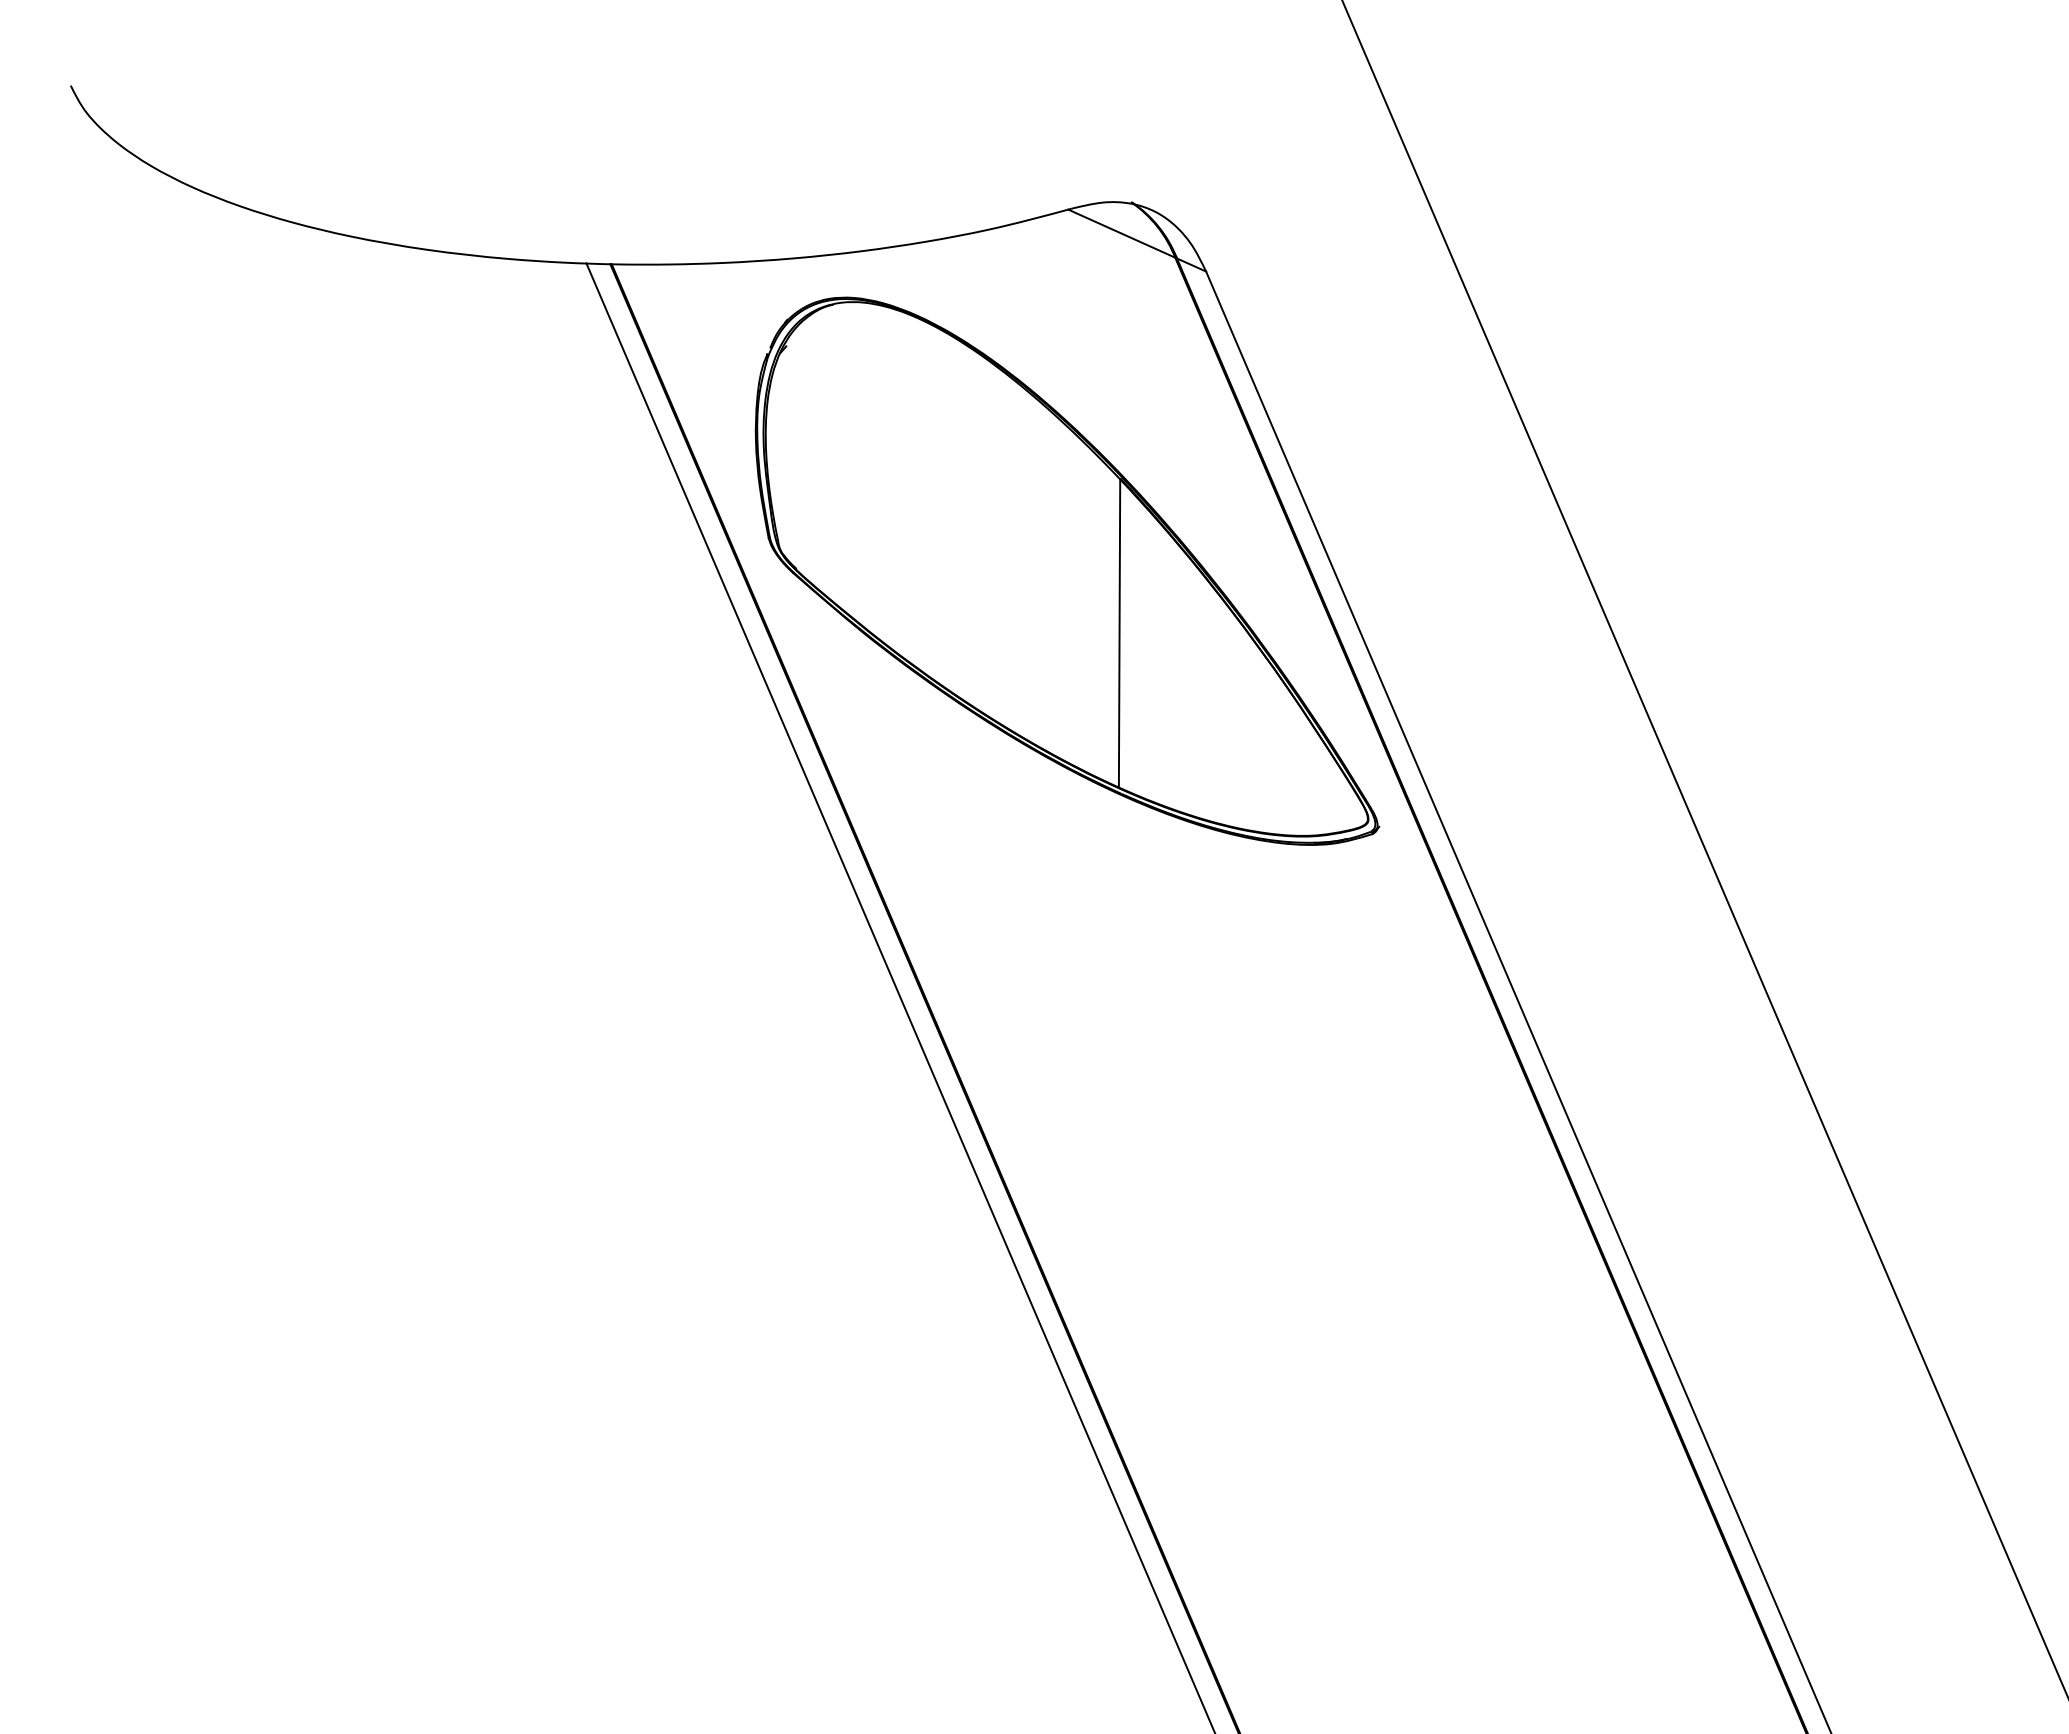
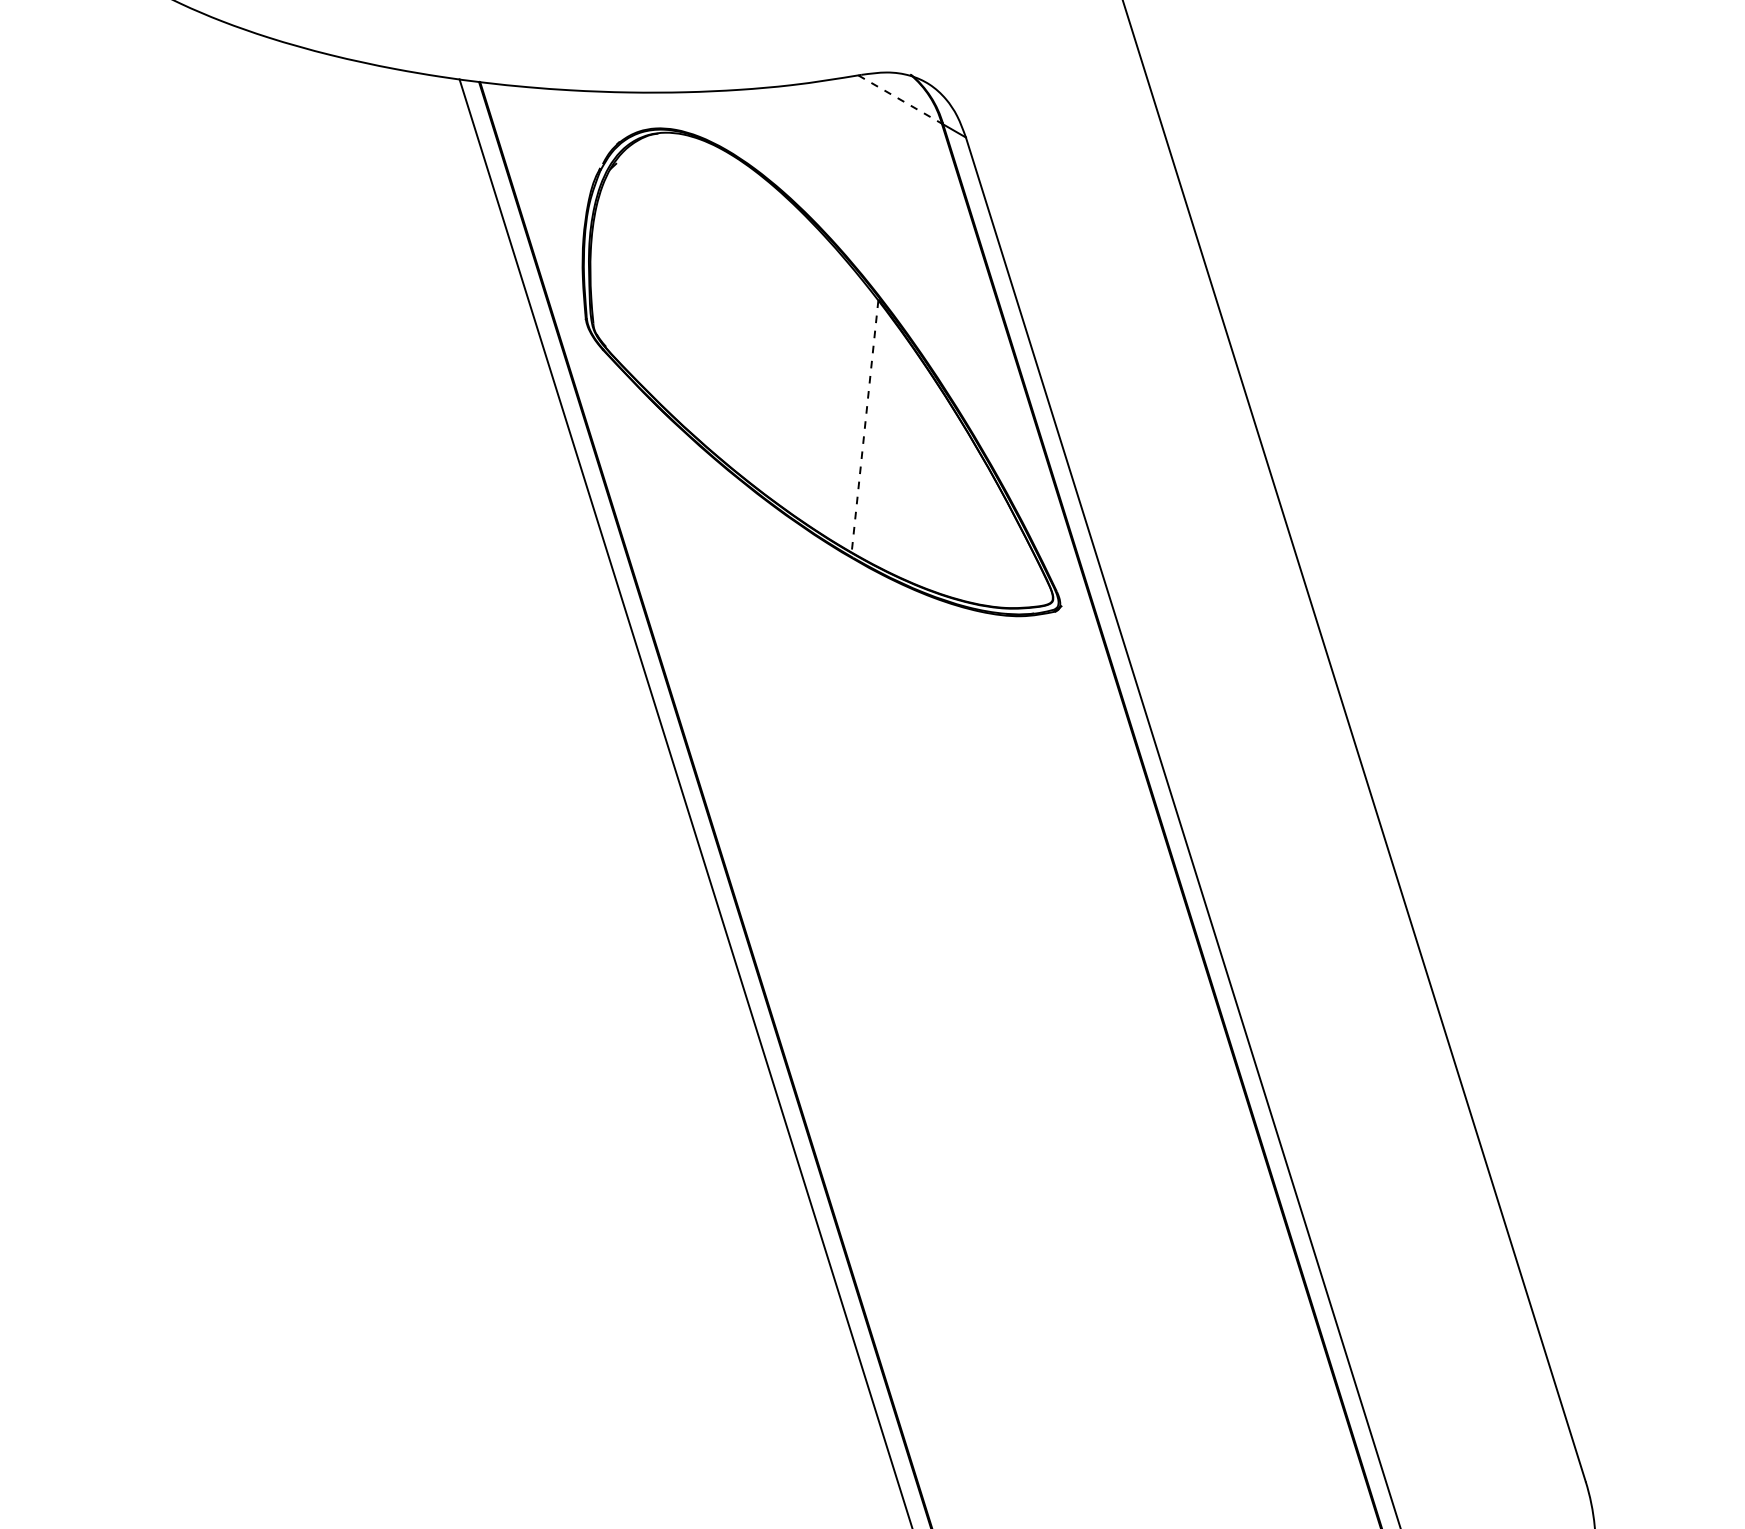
line: (1122, 233) -> (900, 99), solid -> dashed
line: (1120, 633) -> (865, 426), solid -> dashed

